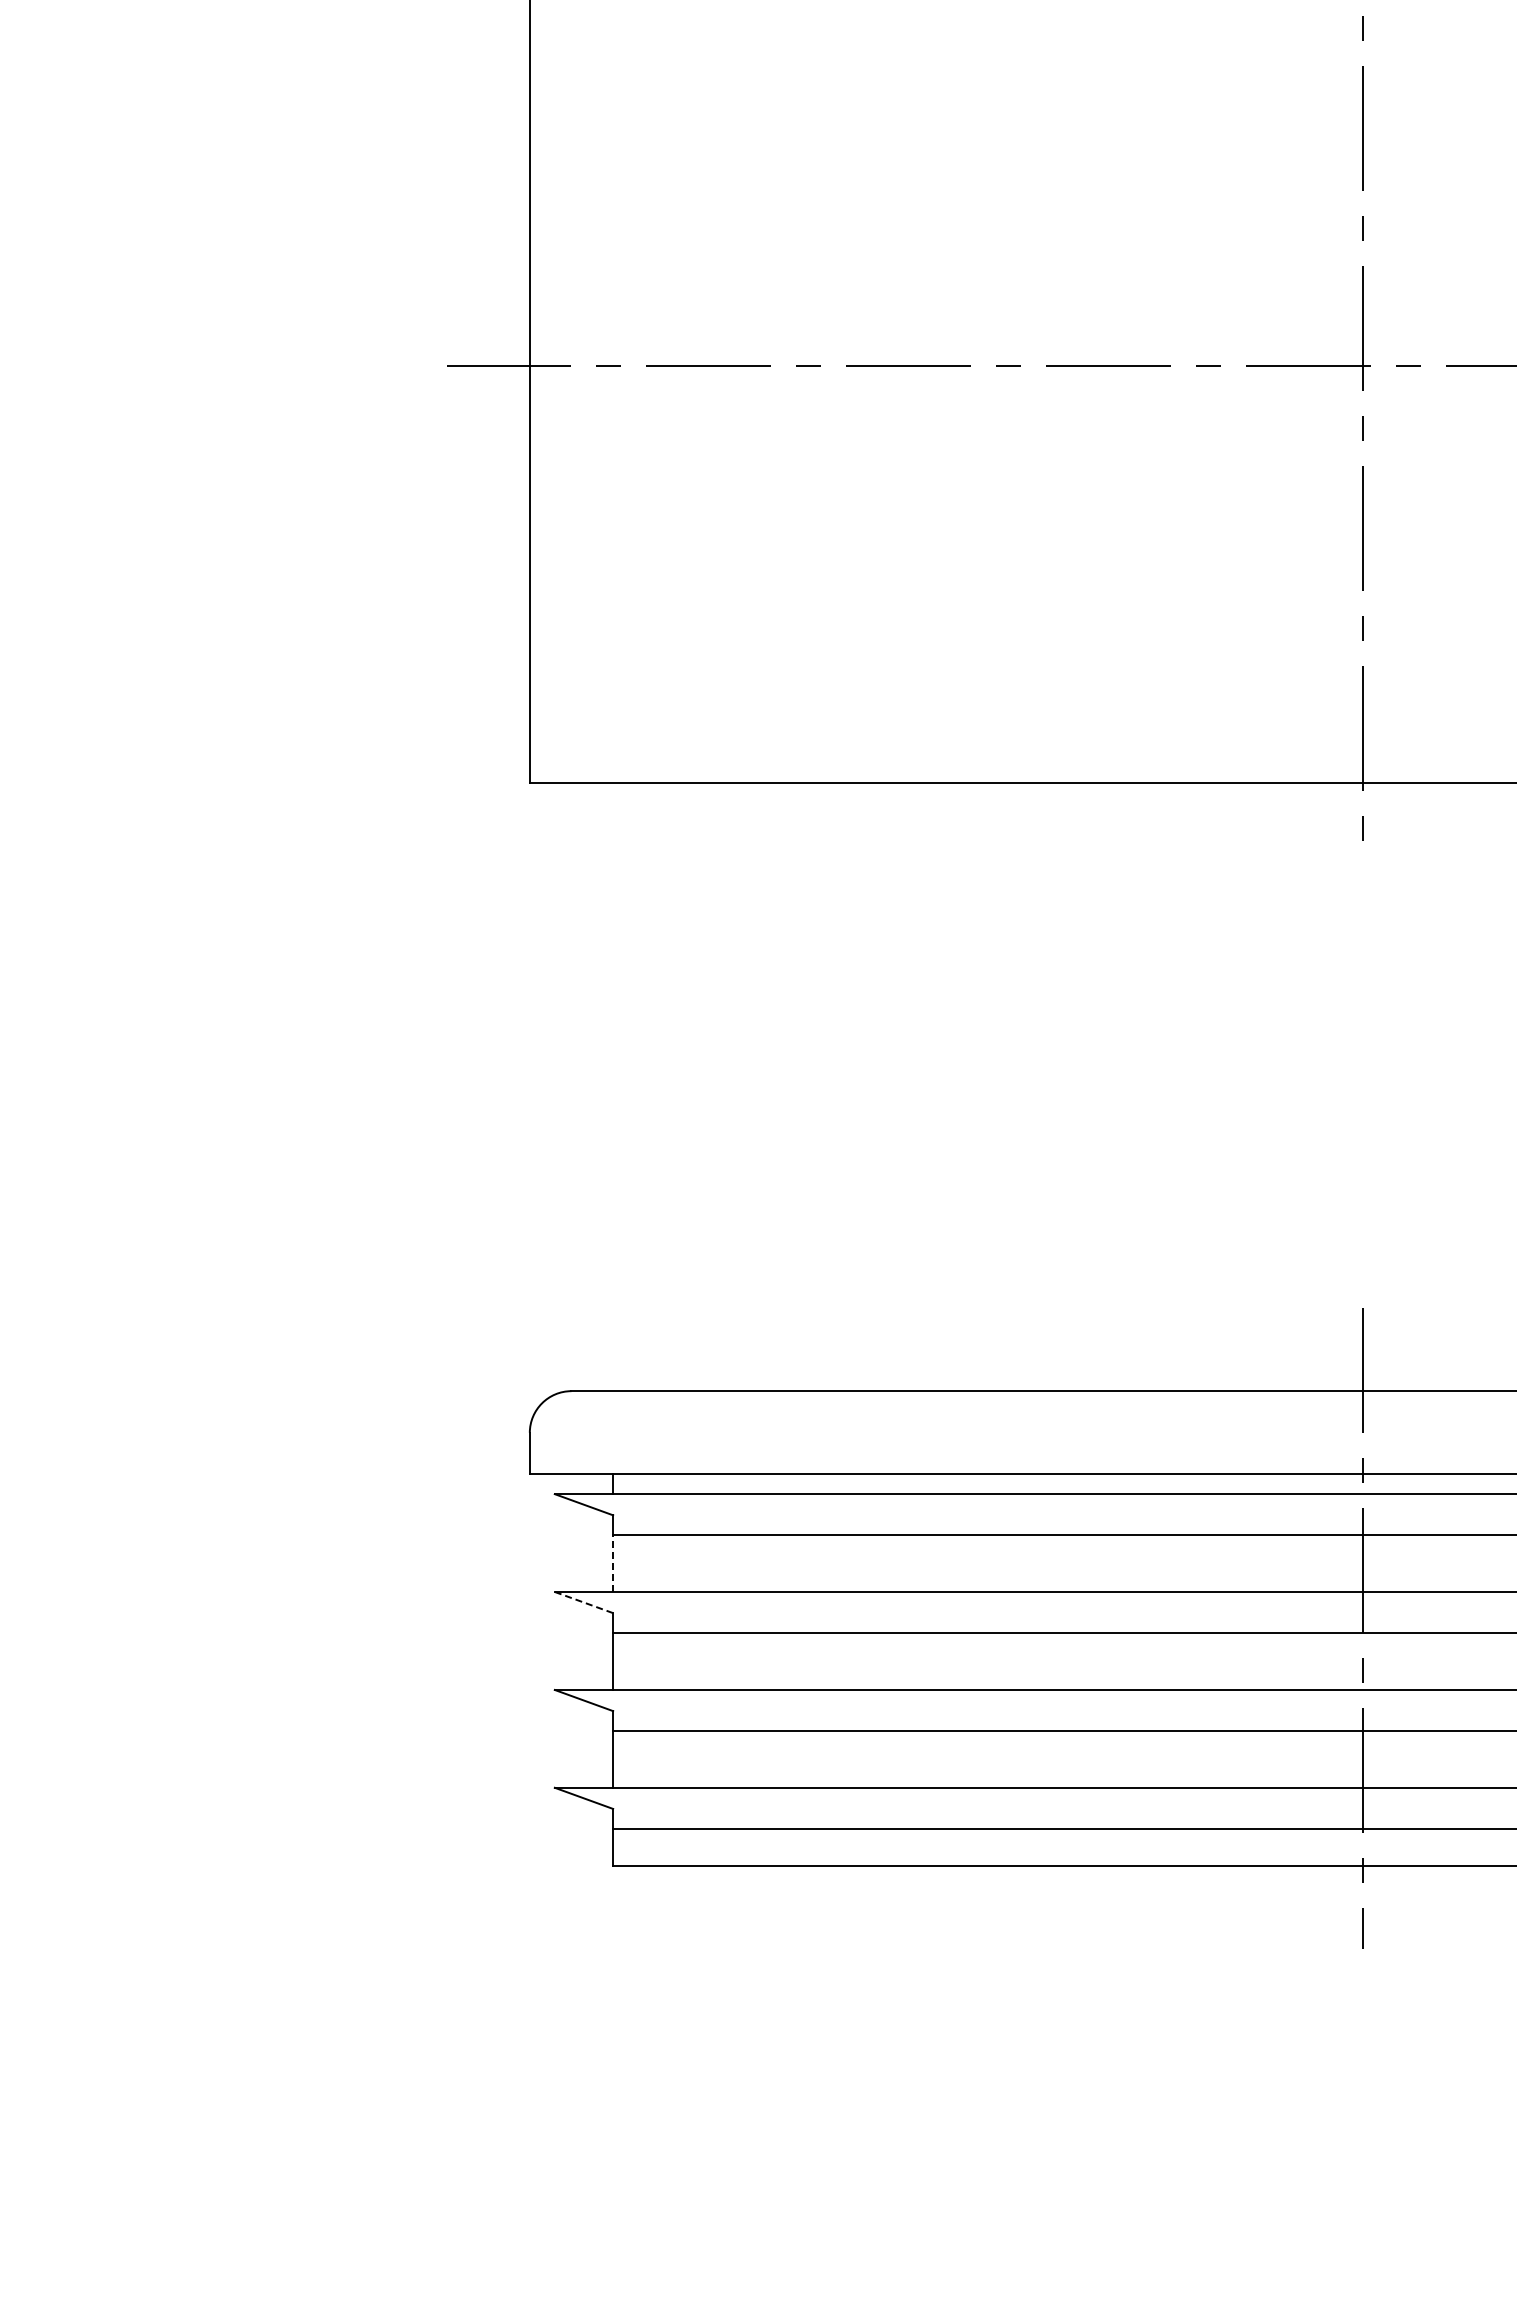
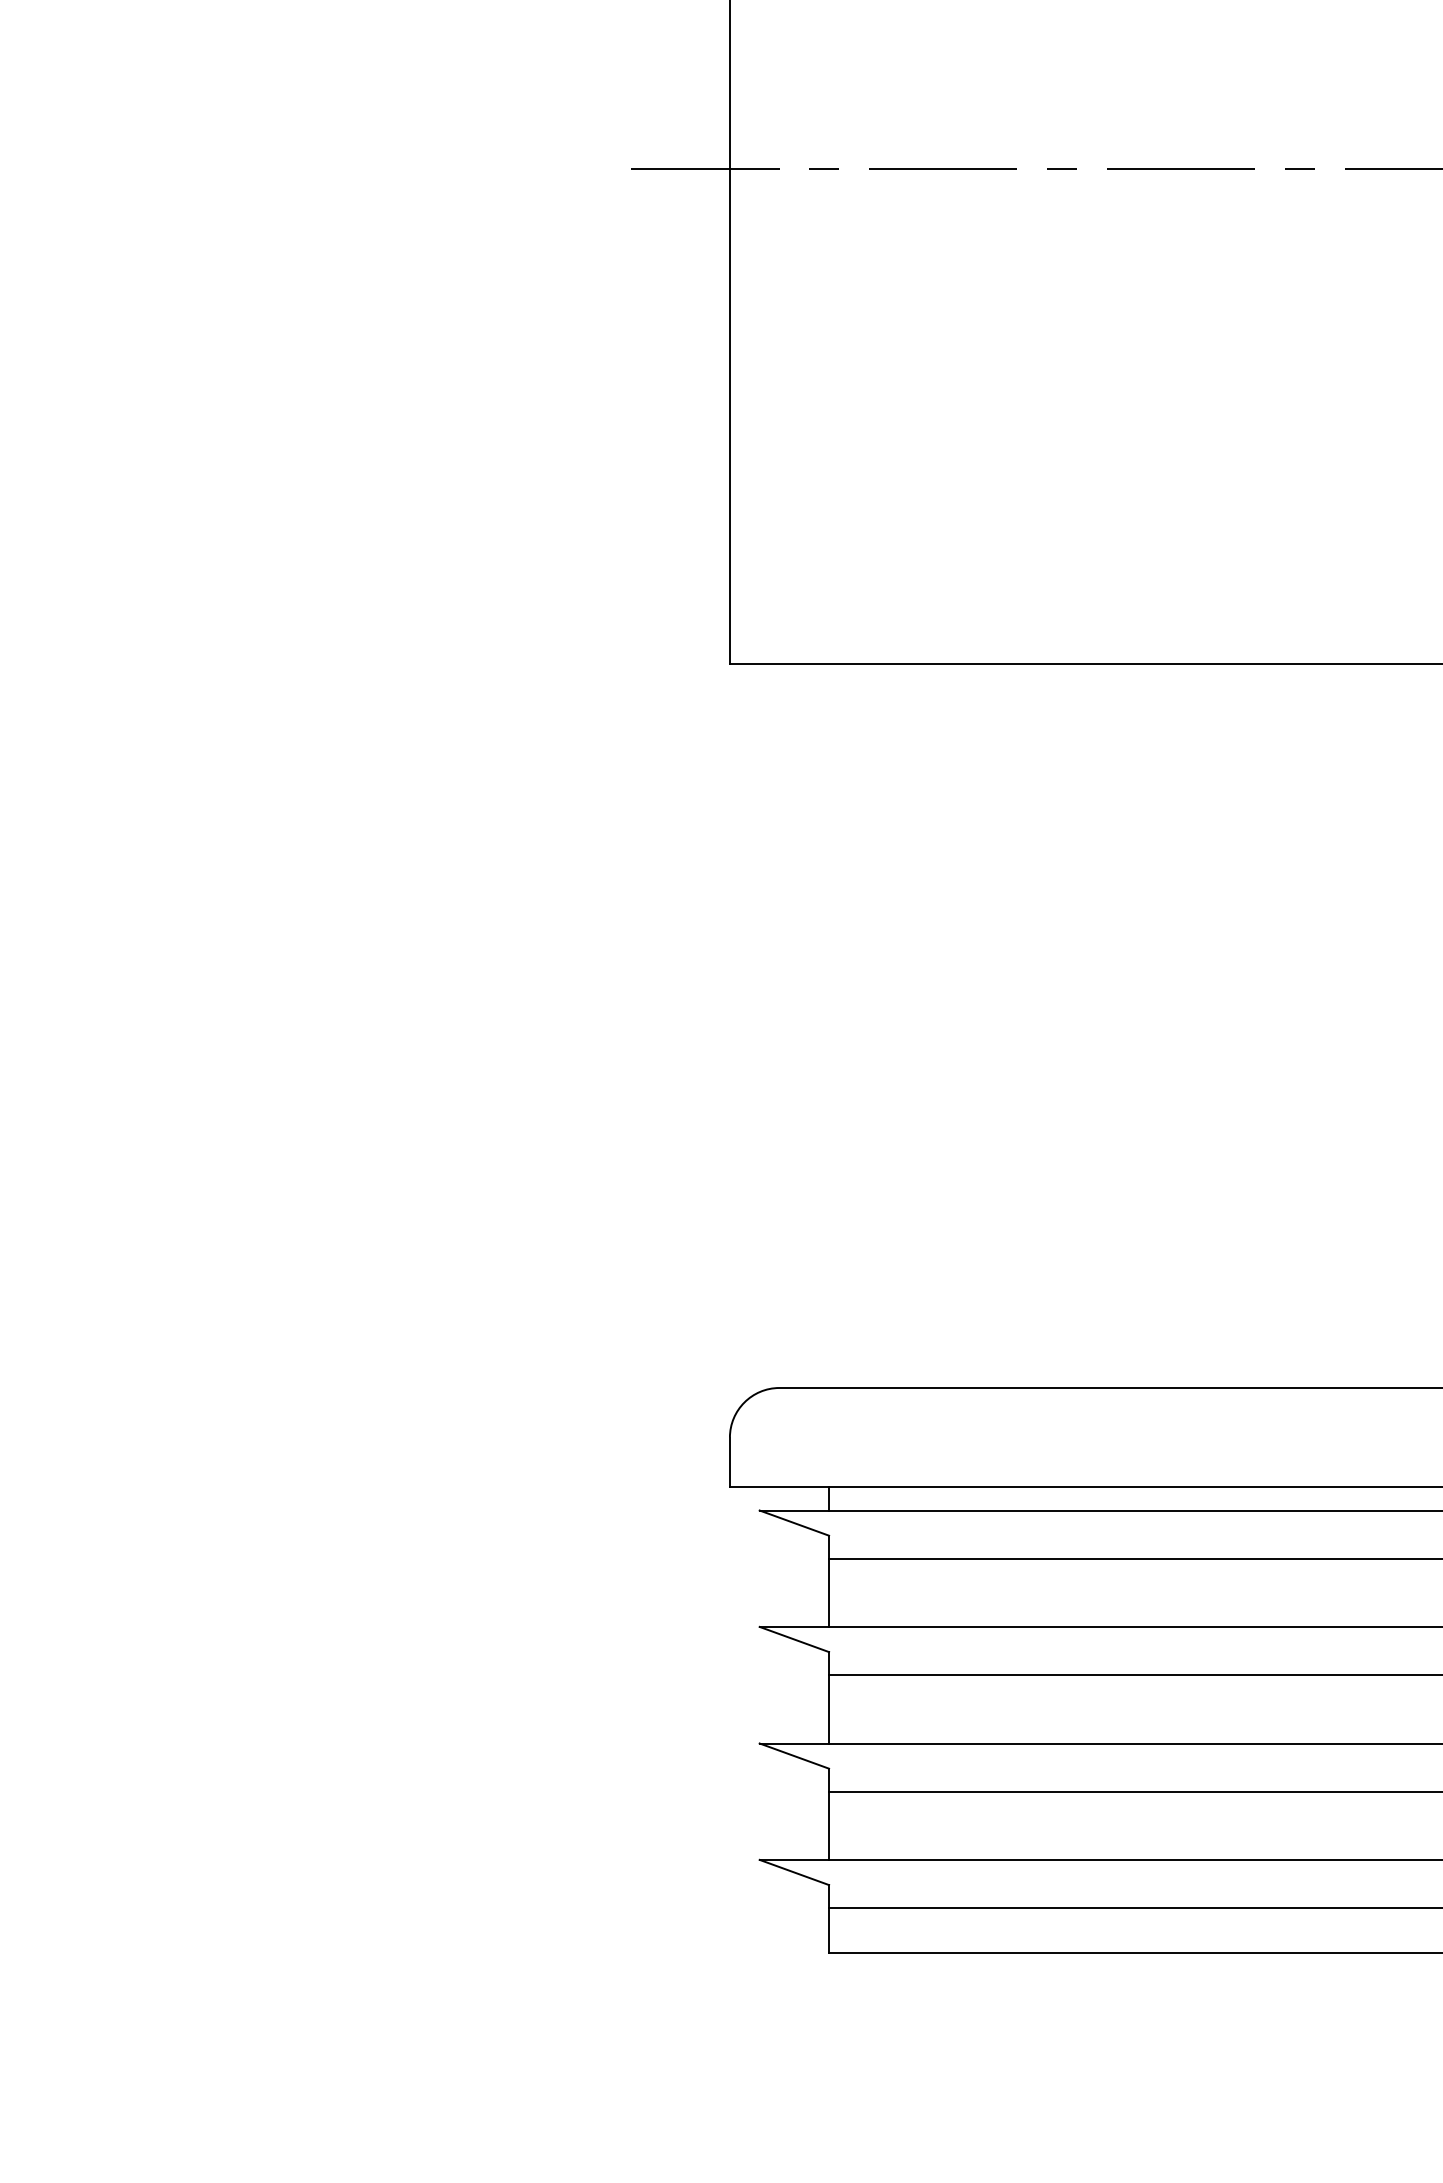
line: (613, 1562) -> (829, 1591), dashed -> solid
line: (583, 1602) -> (793, 1639), dashed -> solid

